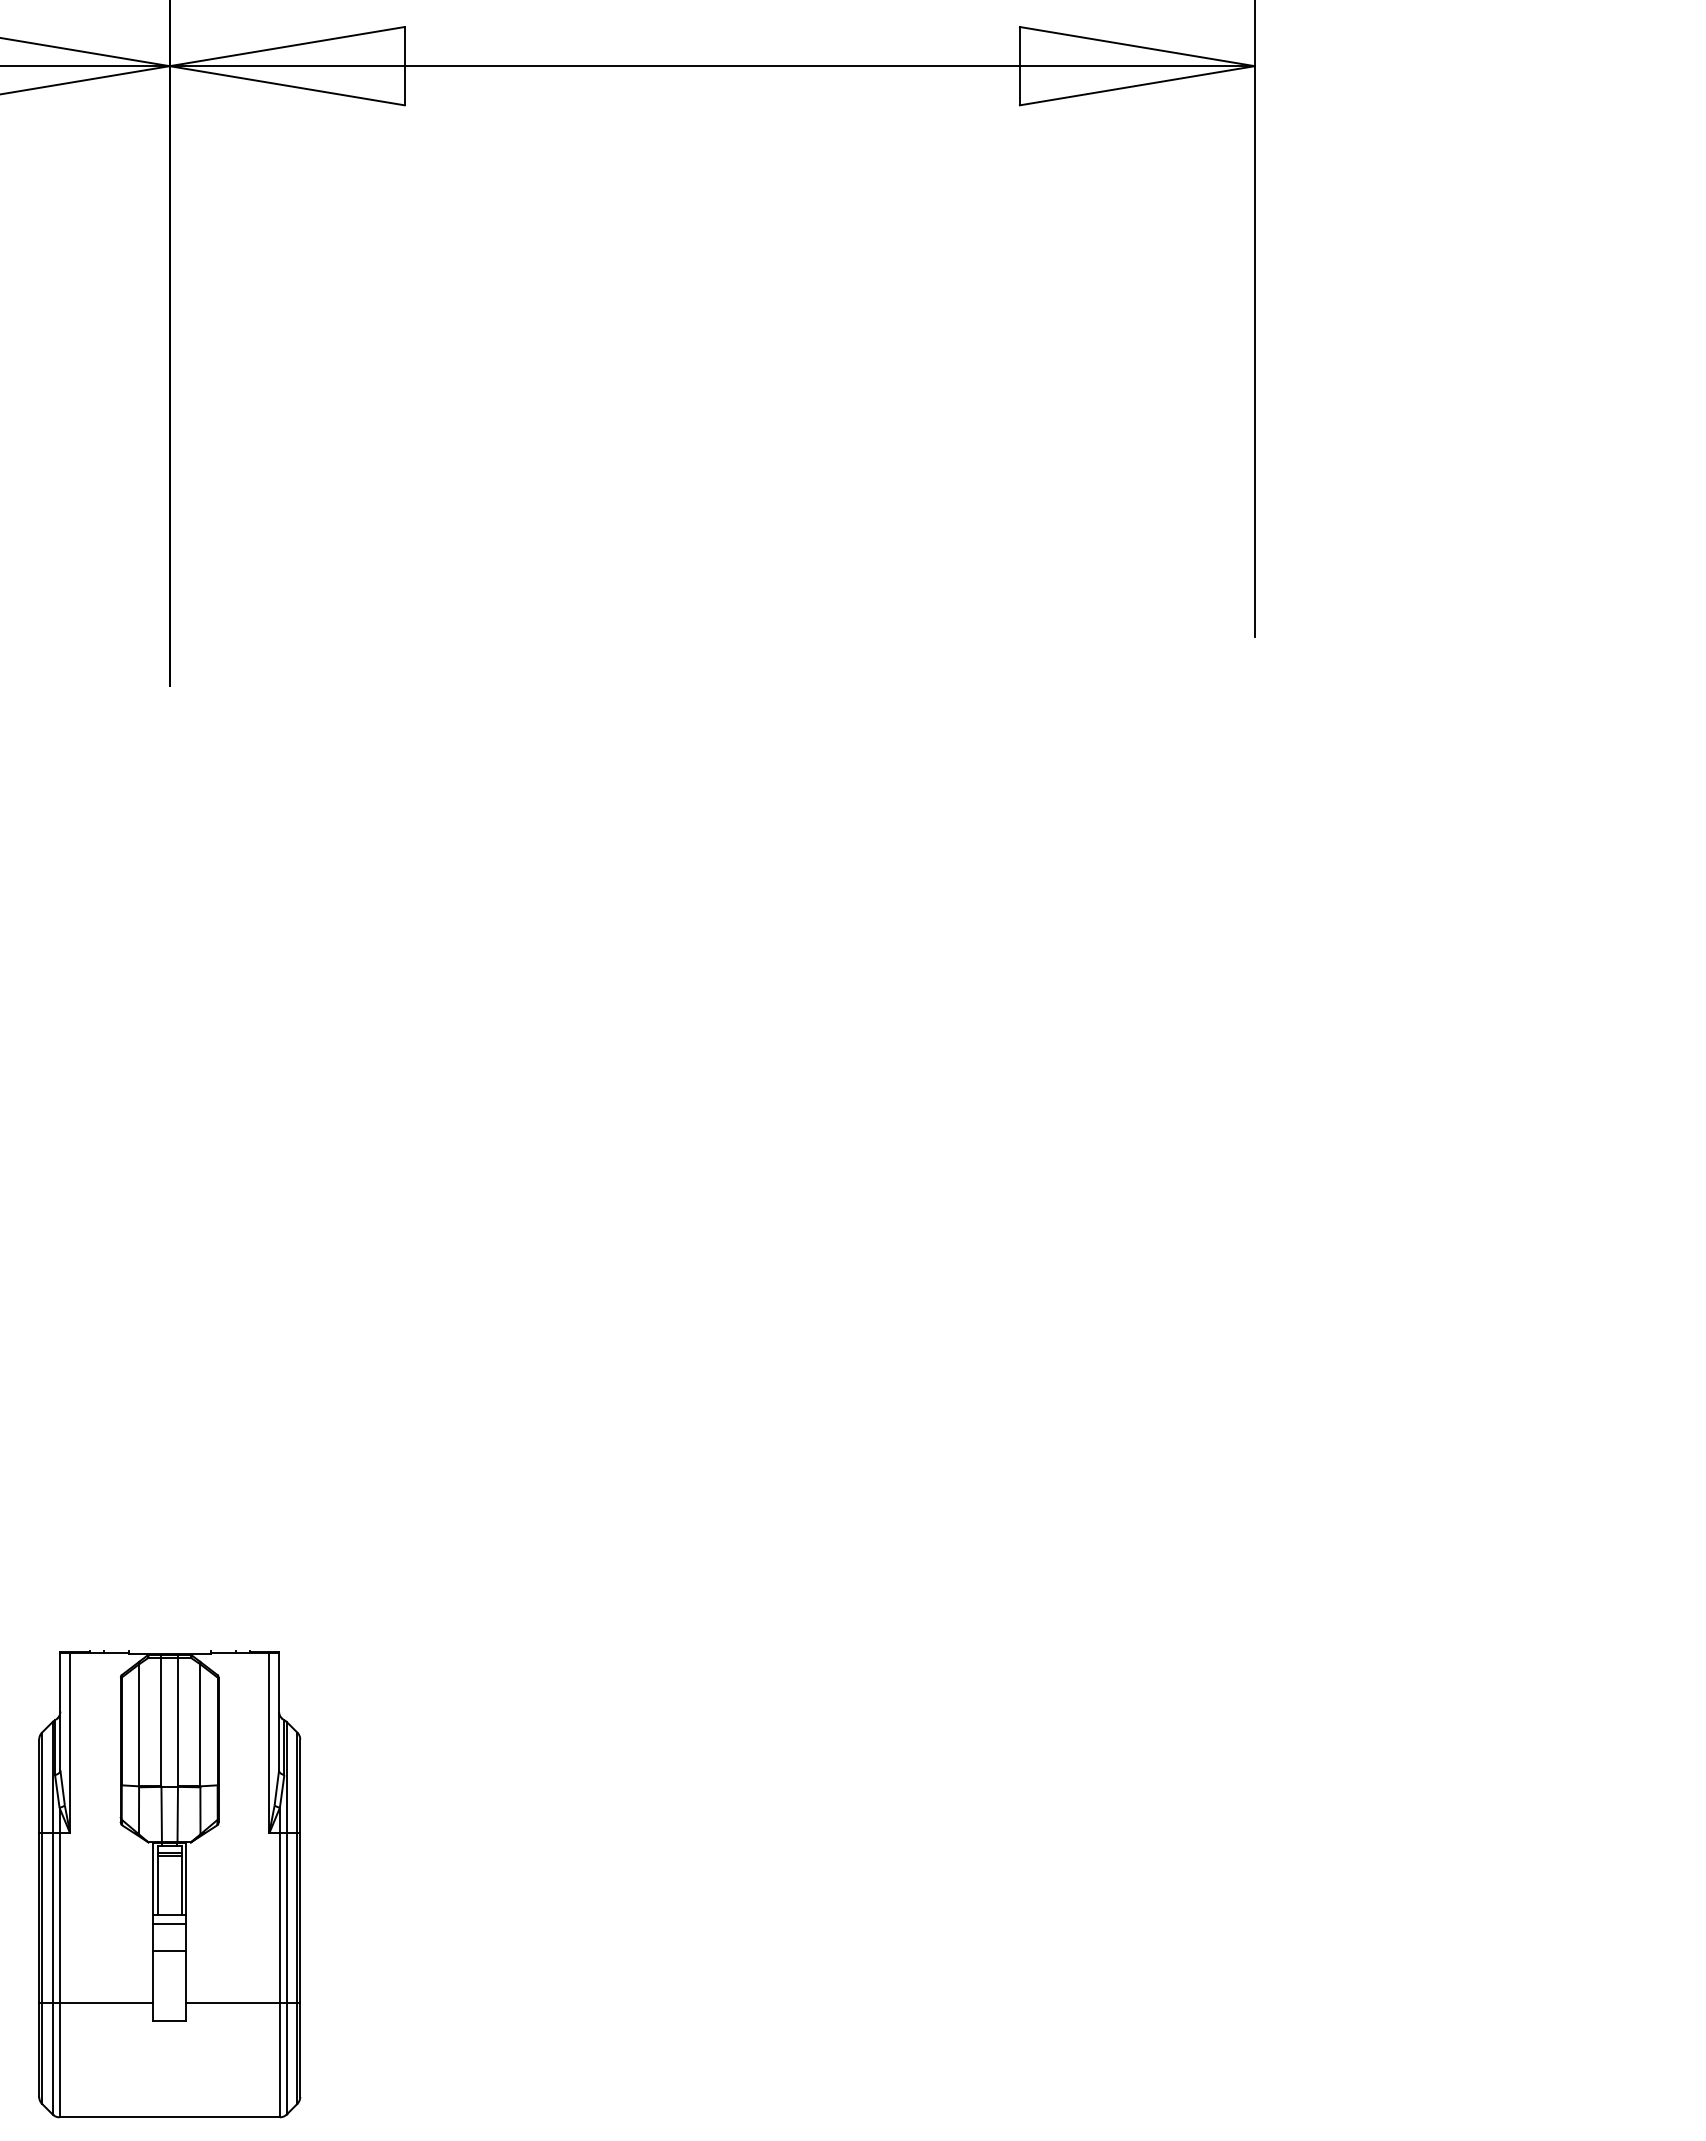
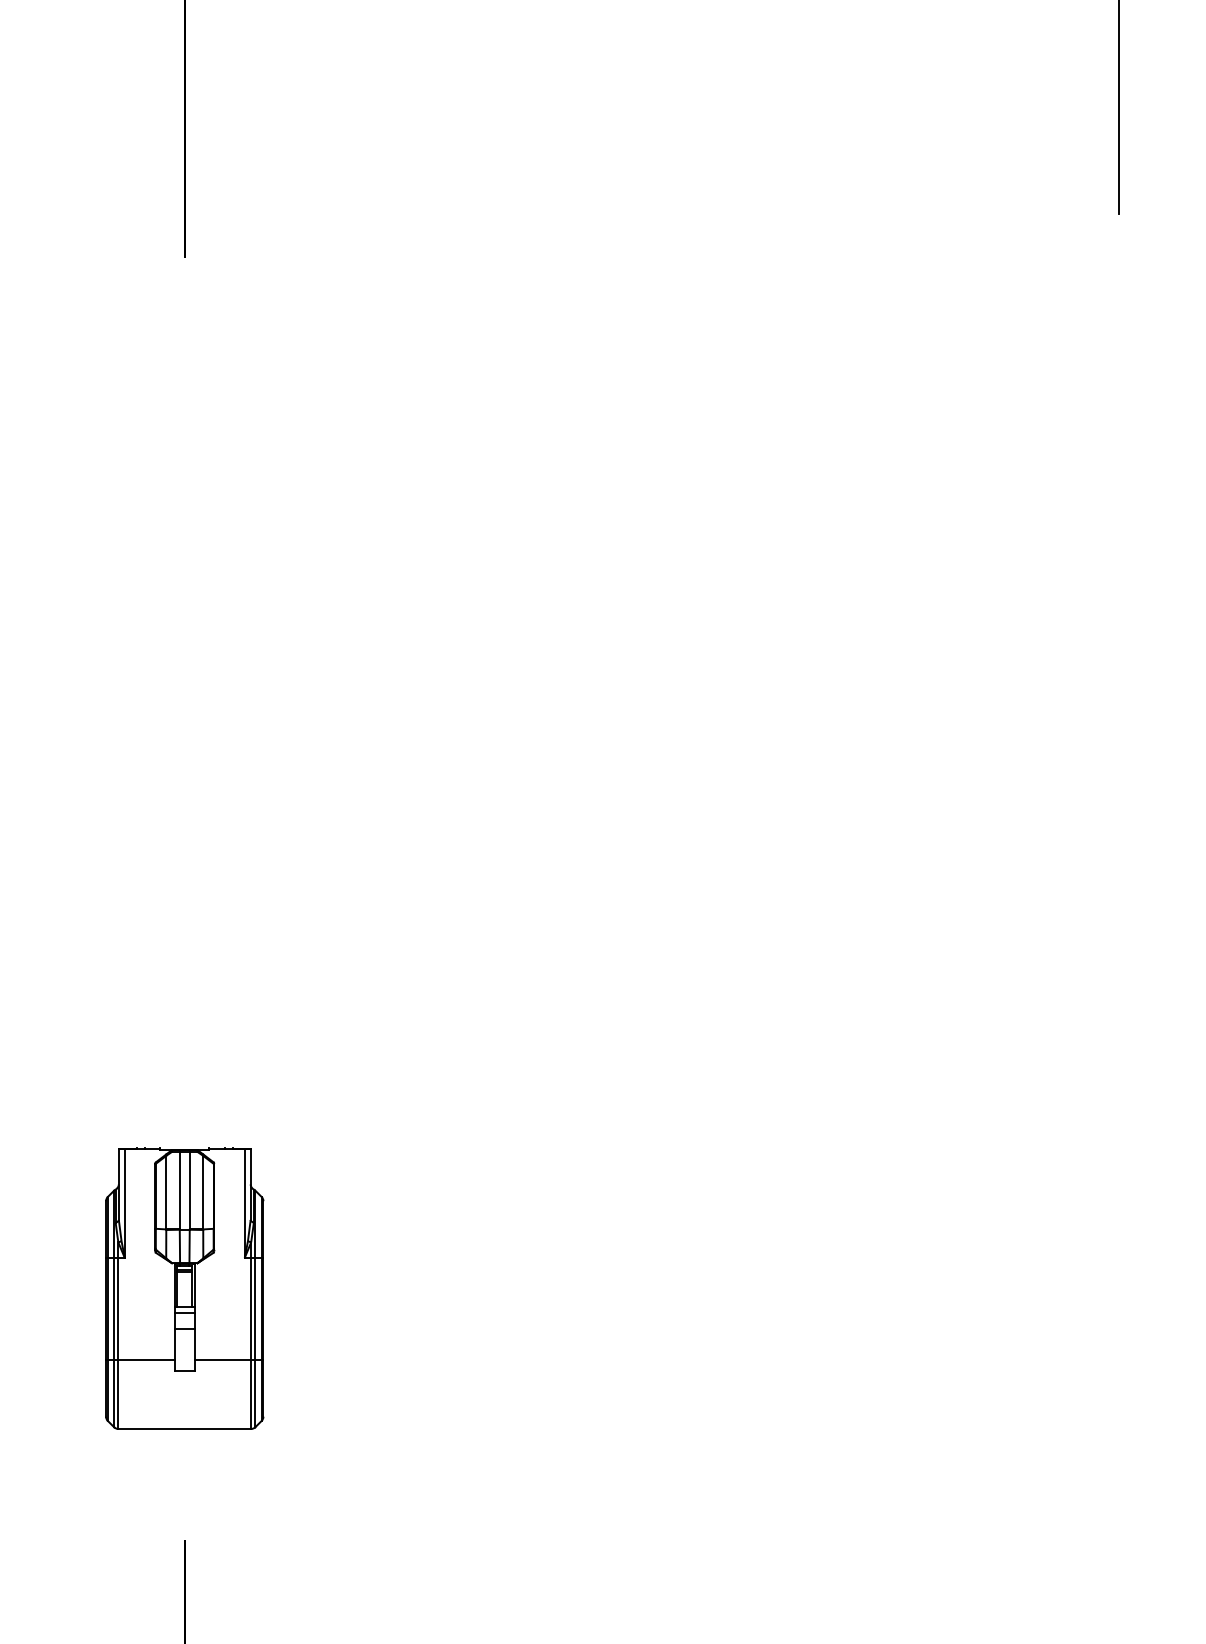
part: (169, 1884) -> (184, 1288), size x0.7

